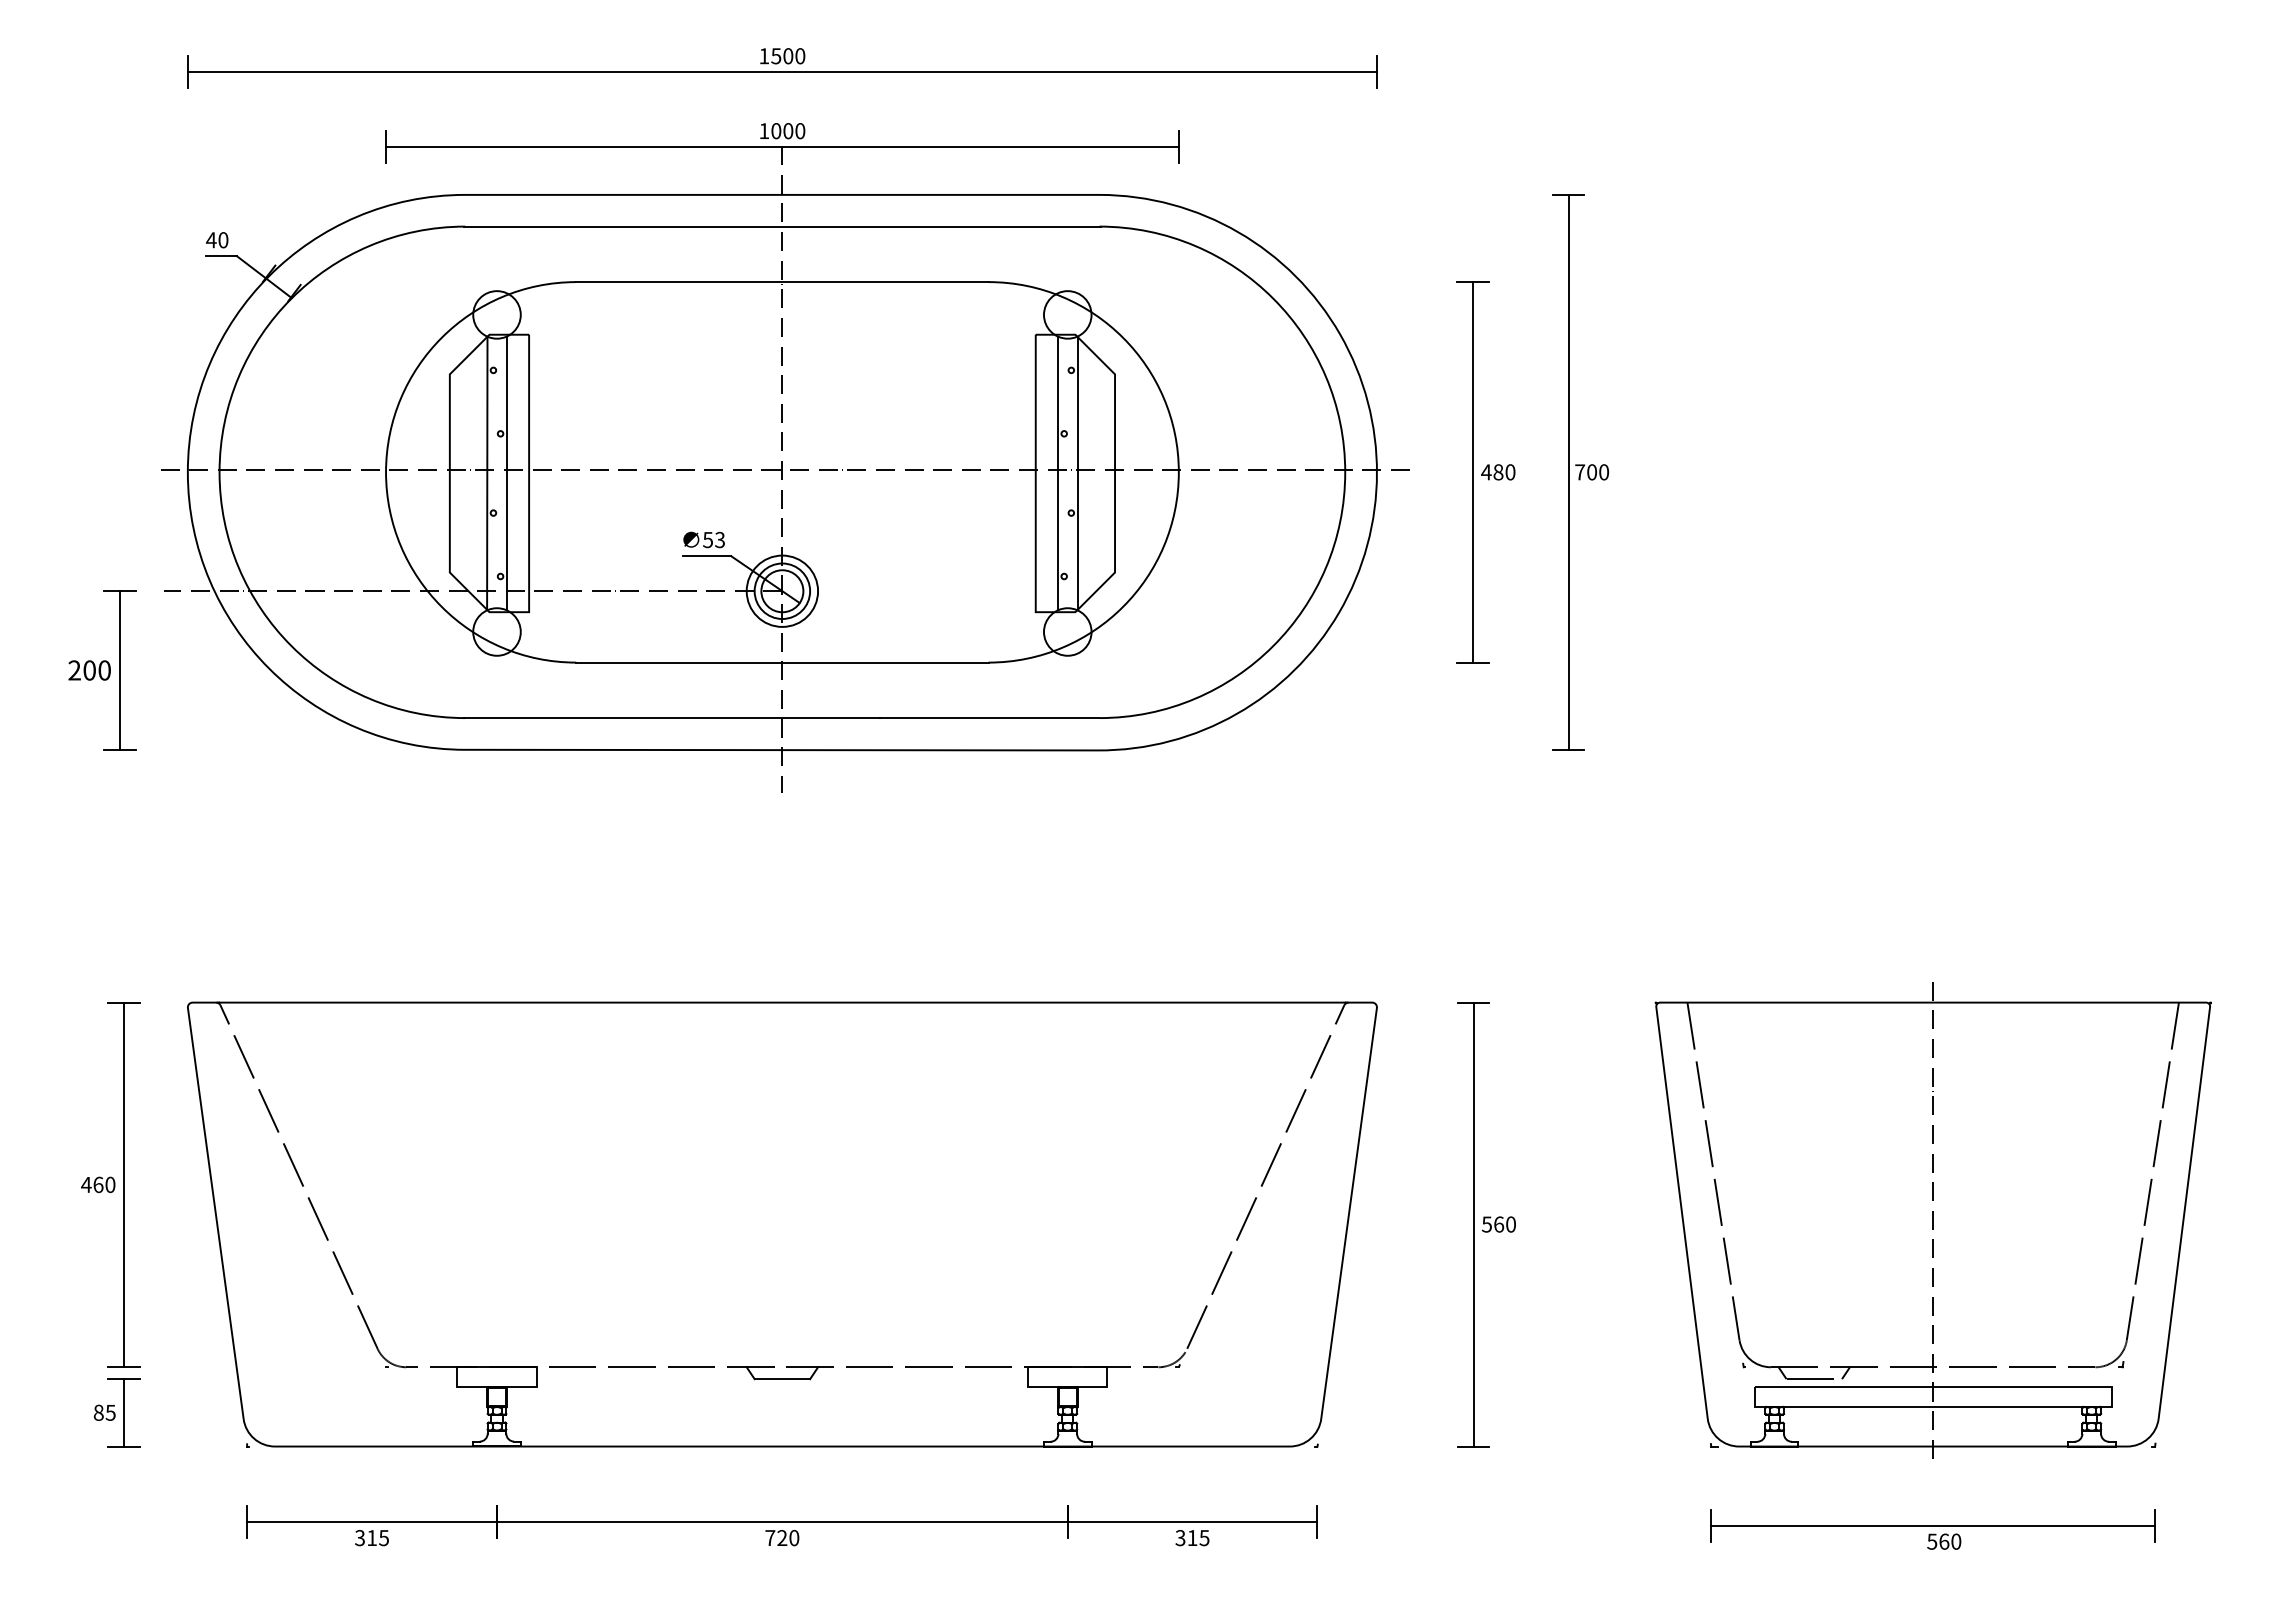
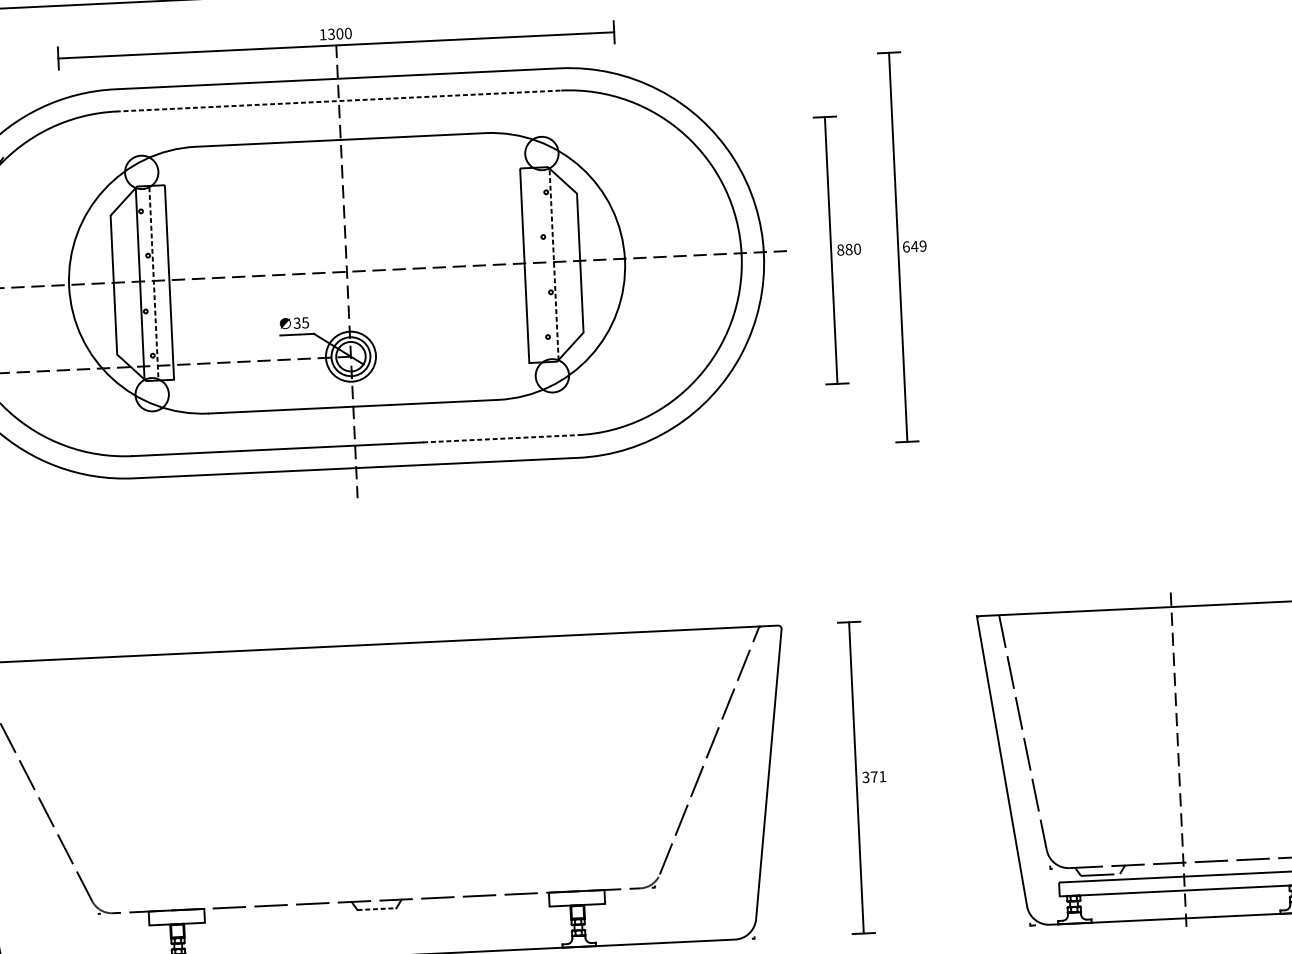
text: (776, 131) -> (331, 34), 1000 -> 1300
line: (782, 226) -> (338, 100), solid -> dashed
text: (1486, 472) -> (840, 250), 480 -> 880
text: (1592, 472) -> (915, 246), 700 -> 649
line: (506, 473) -> (153, 283), solid -> dashed
line: (1057, 473) -> (539, 265), removed
line: (1077, 473) -> (553, 264), solid -> dashed
text: (713, 539) -> (300, 322), 53 -> 35
line: (989, 718) -> (500, 439), solid -> dashed
text: (1498, 1224) -> (873, 777), 560 -> 371
line: (782, 1379) -> (377, 909), solid -> dashed

